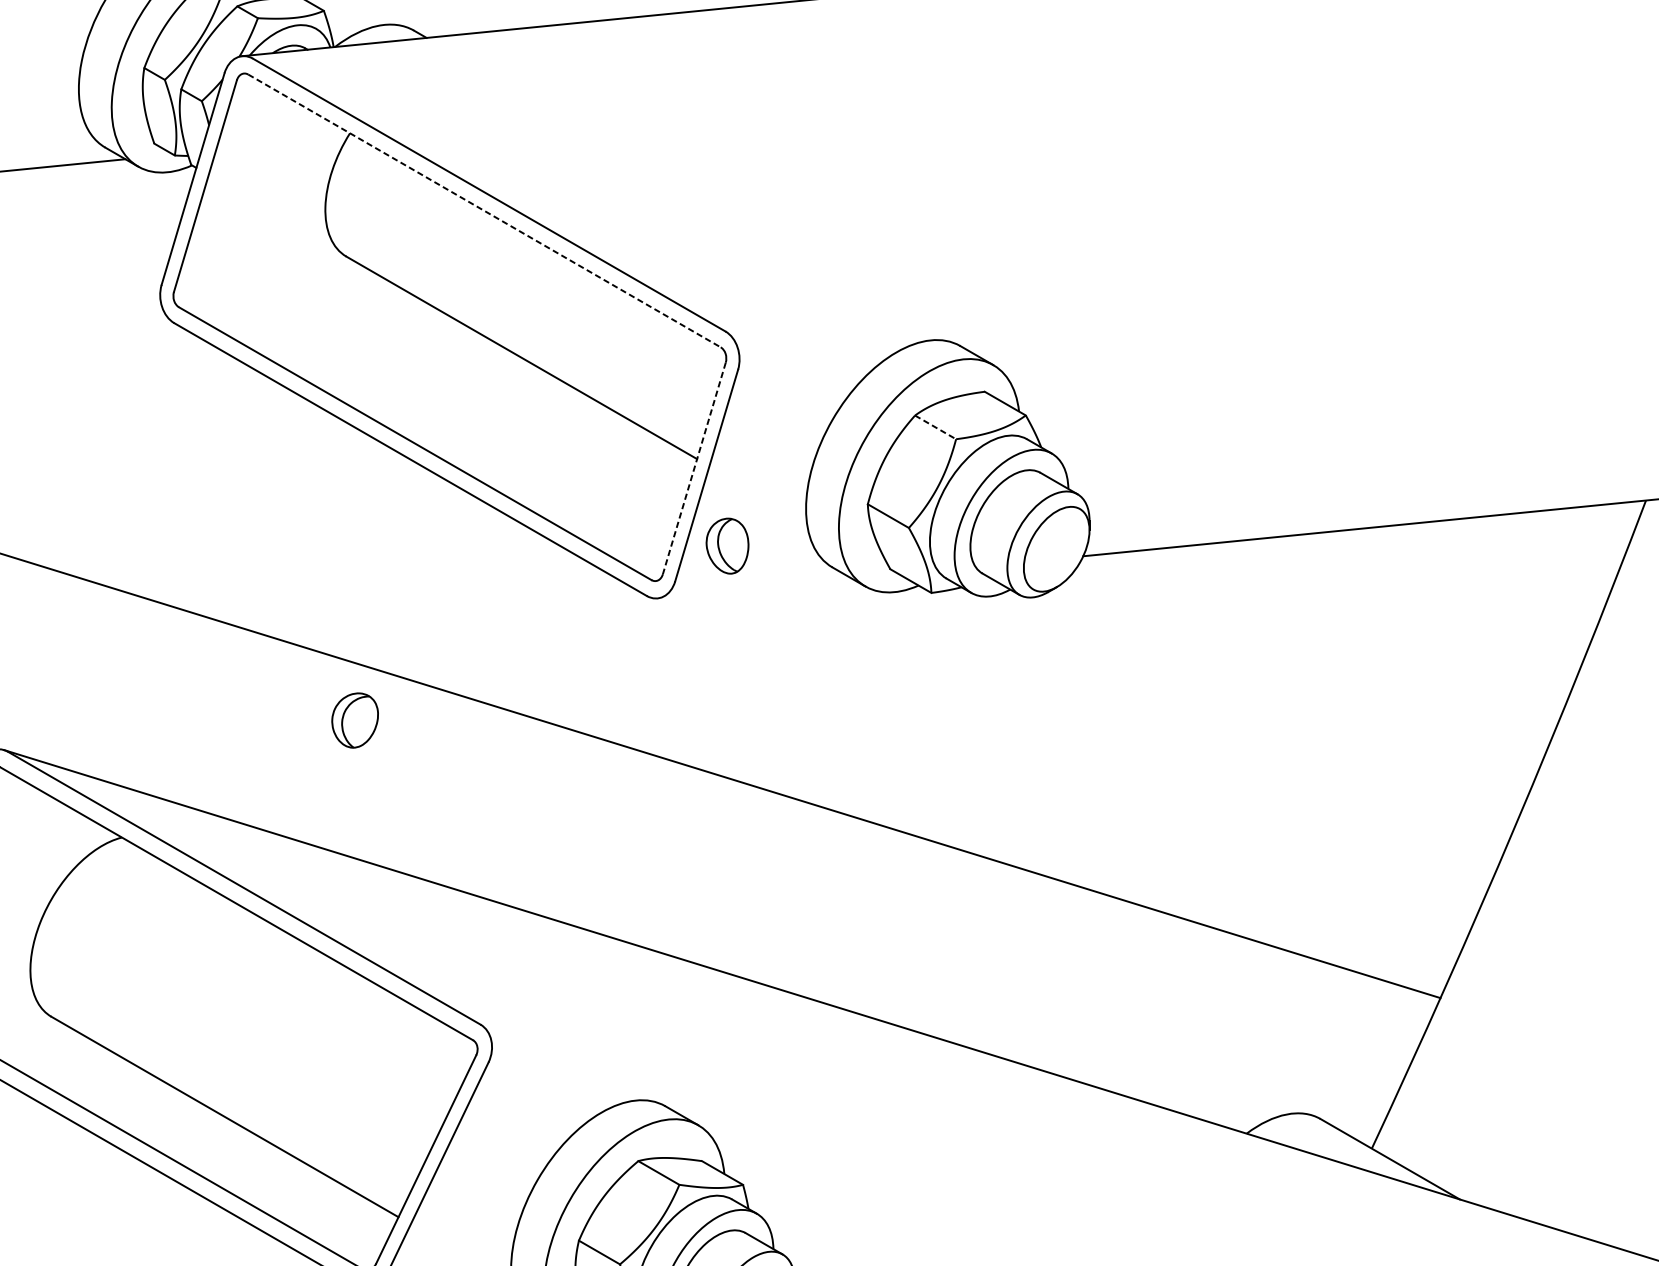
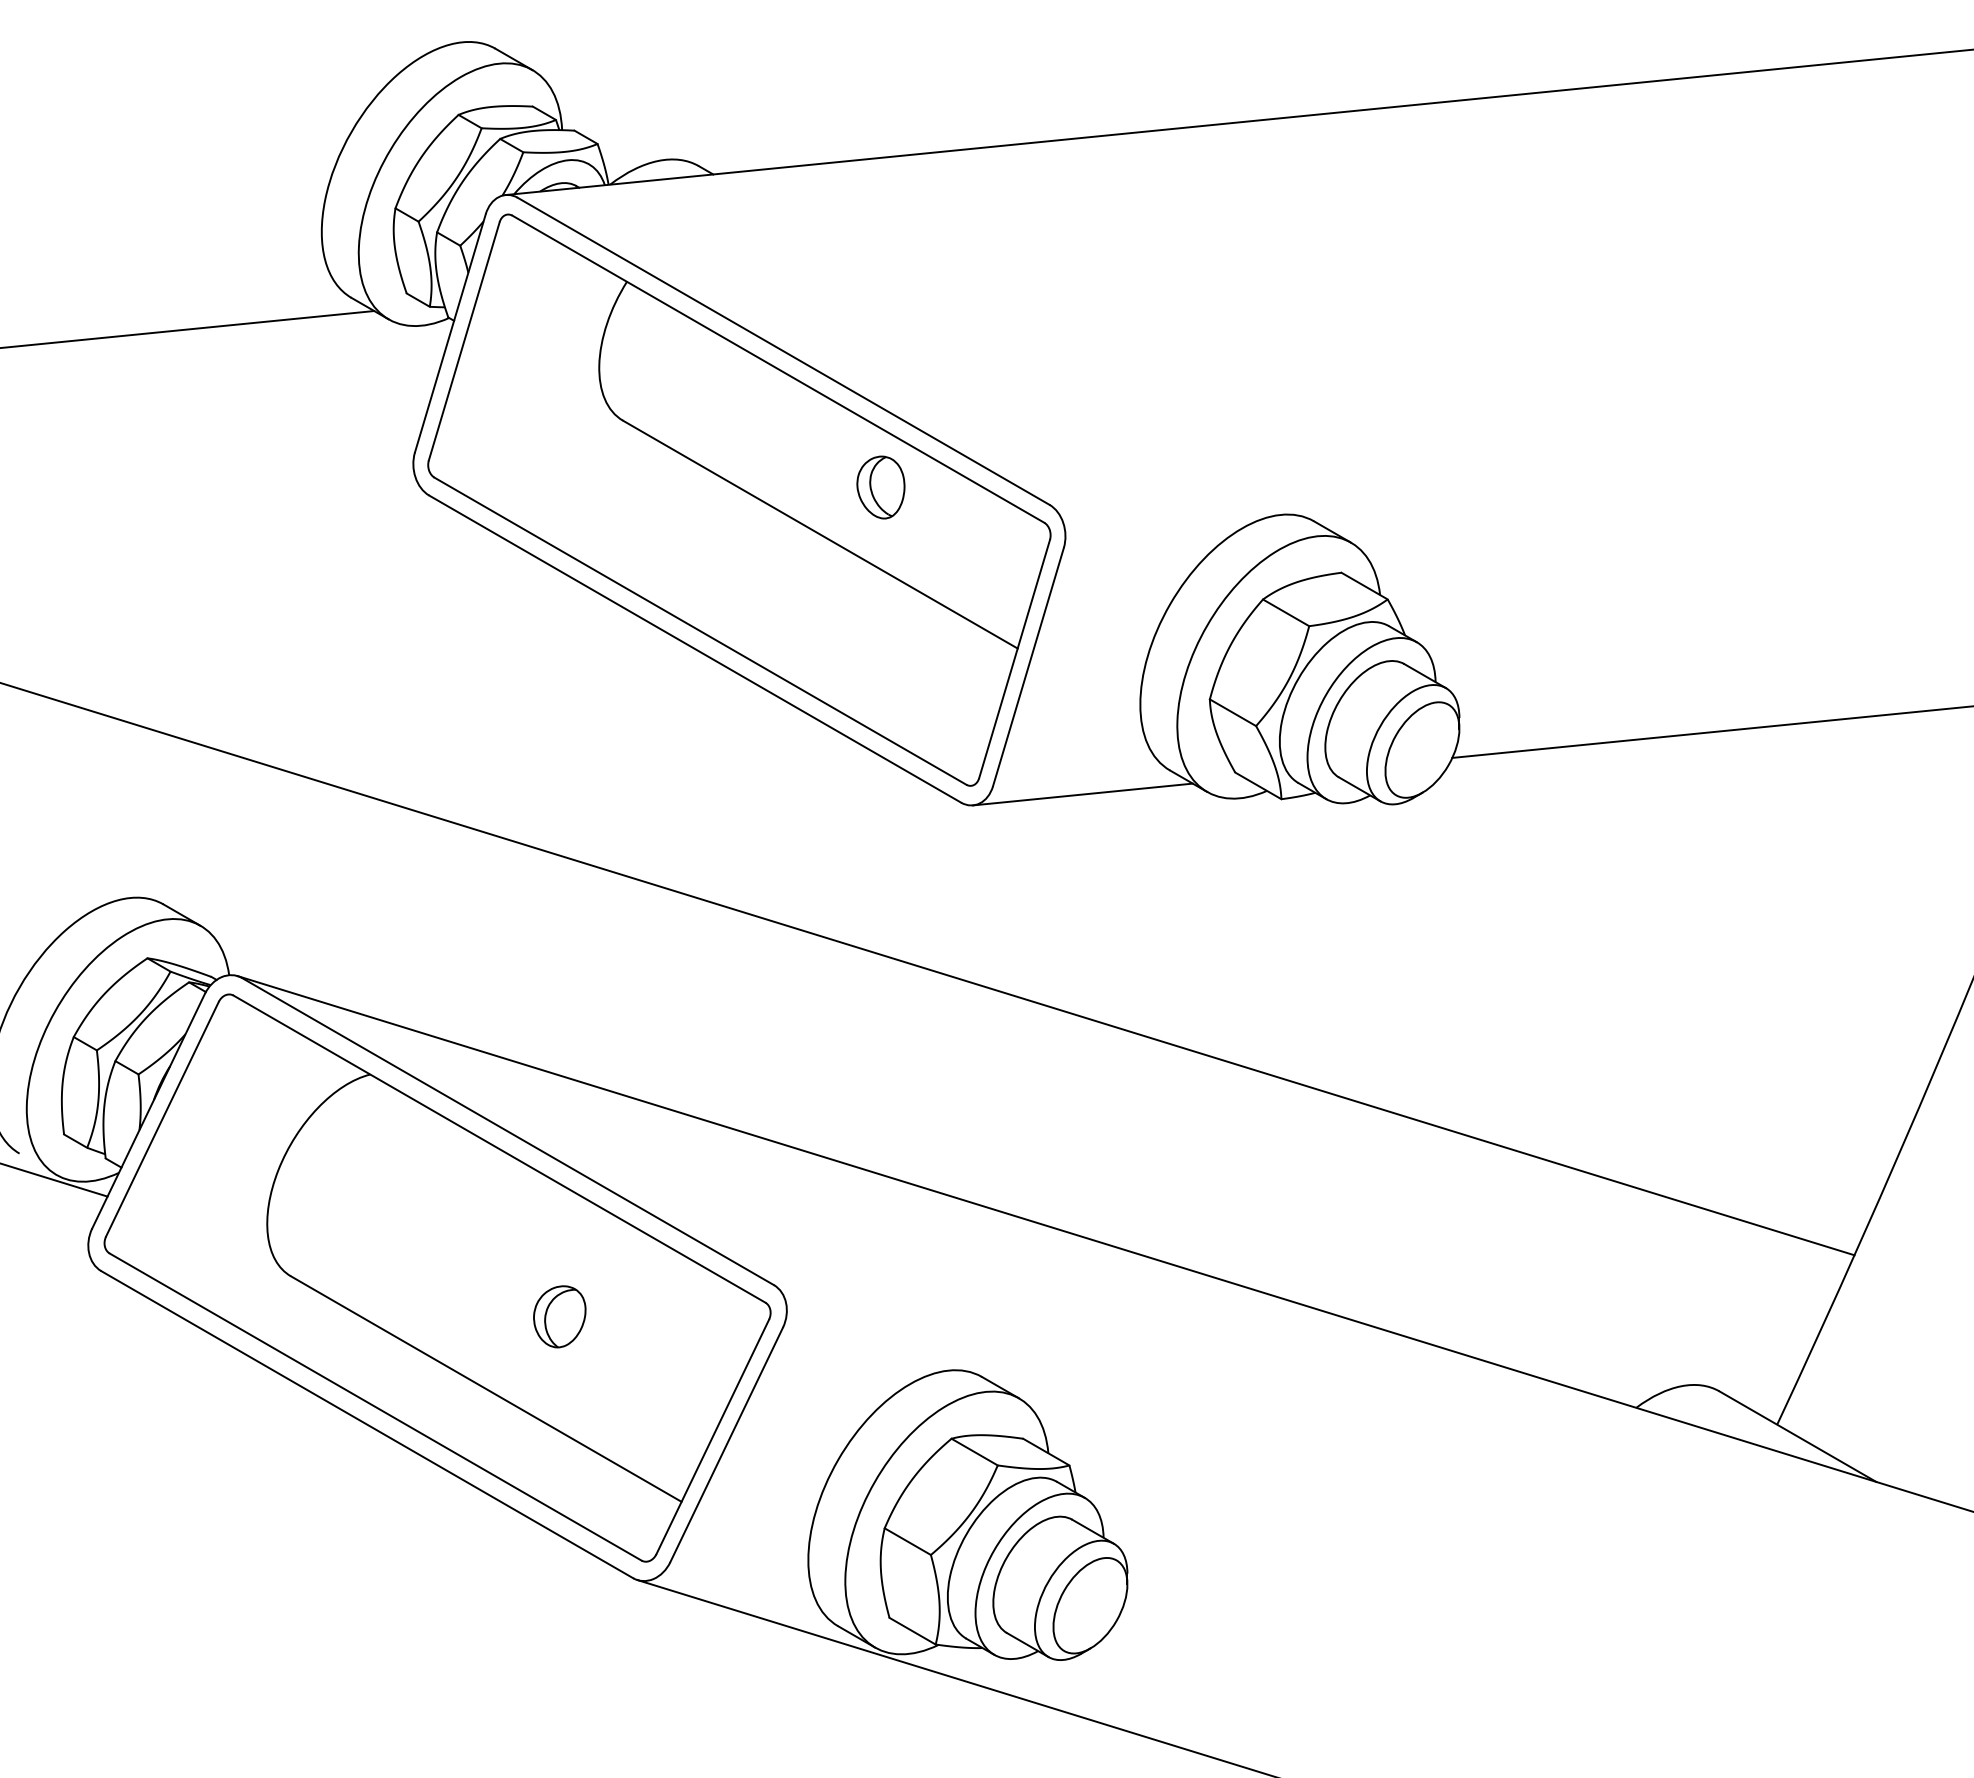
line: (484, 211) -> (778, 369), dashed -> solid
line: (935, 427) -> (1286, 612), dashed -> solid
line: (694, 468) -> (1014, 659), dashed -> solid
part: (727, 546) -> (880, 487), moved
line: (754, 588) -> (1082, 794), added
part: (354, 720) -> (559, 1316), moved

